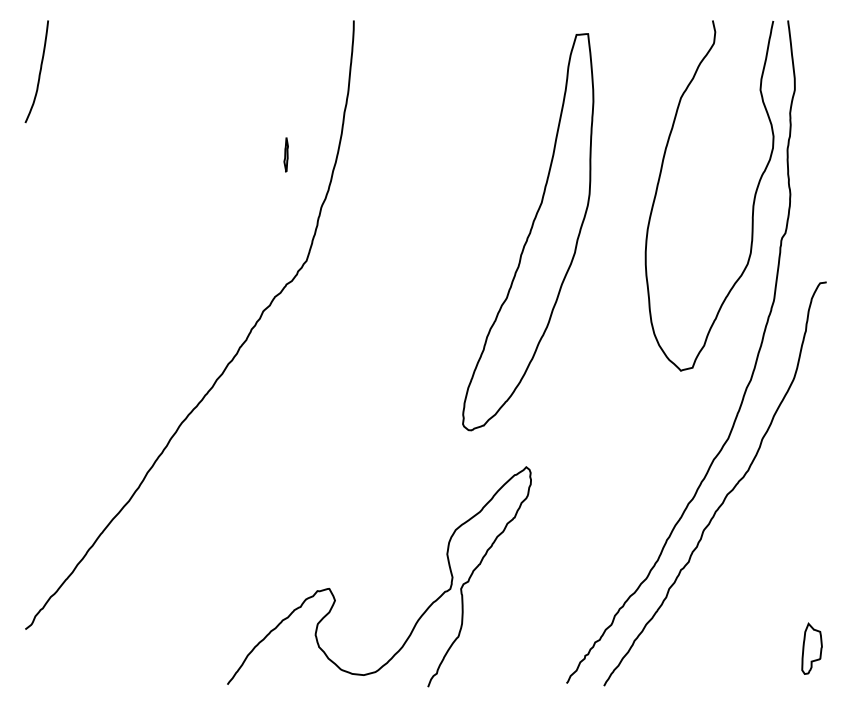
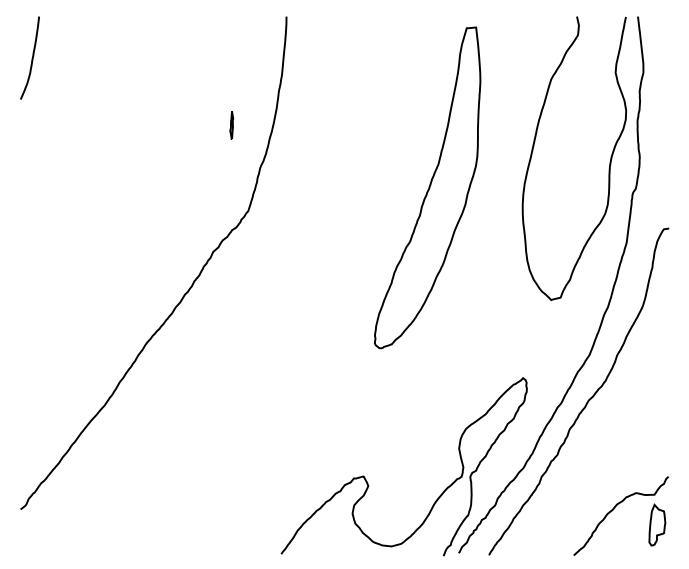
curve: (335, 597) -> (368, 483), moved
curve: (759, 629) -> (614, 509), added

